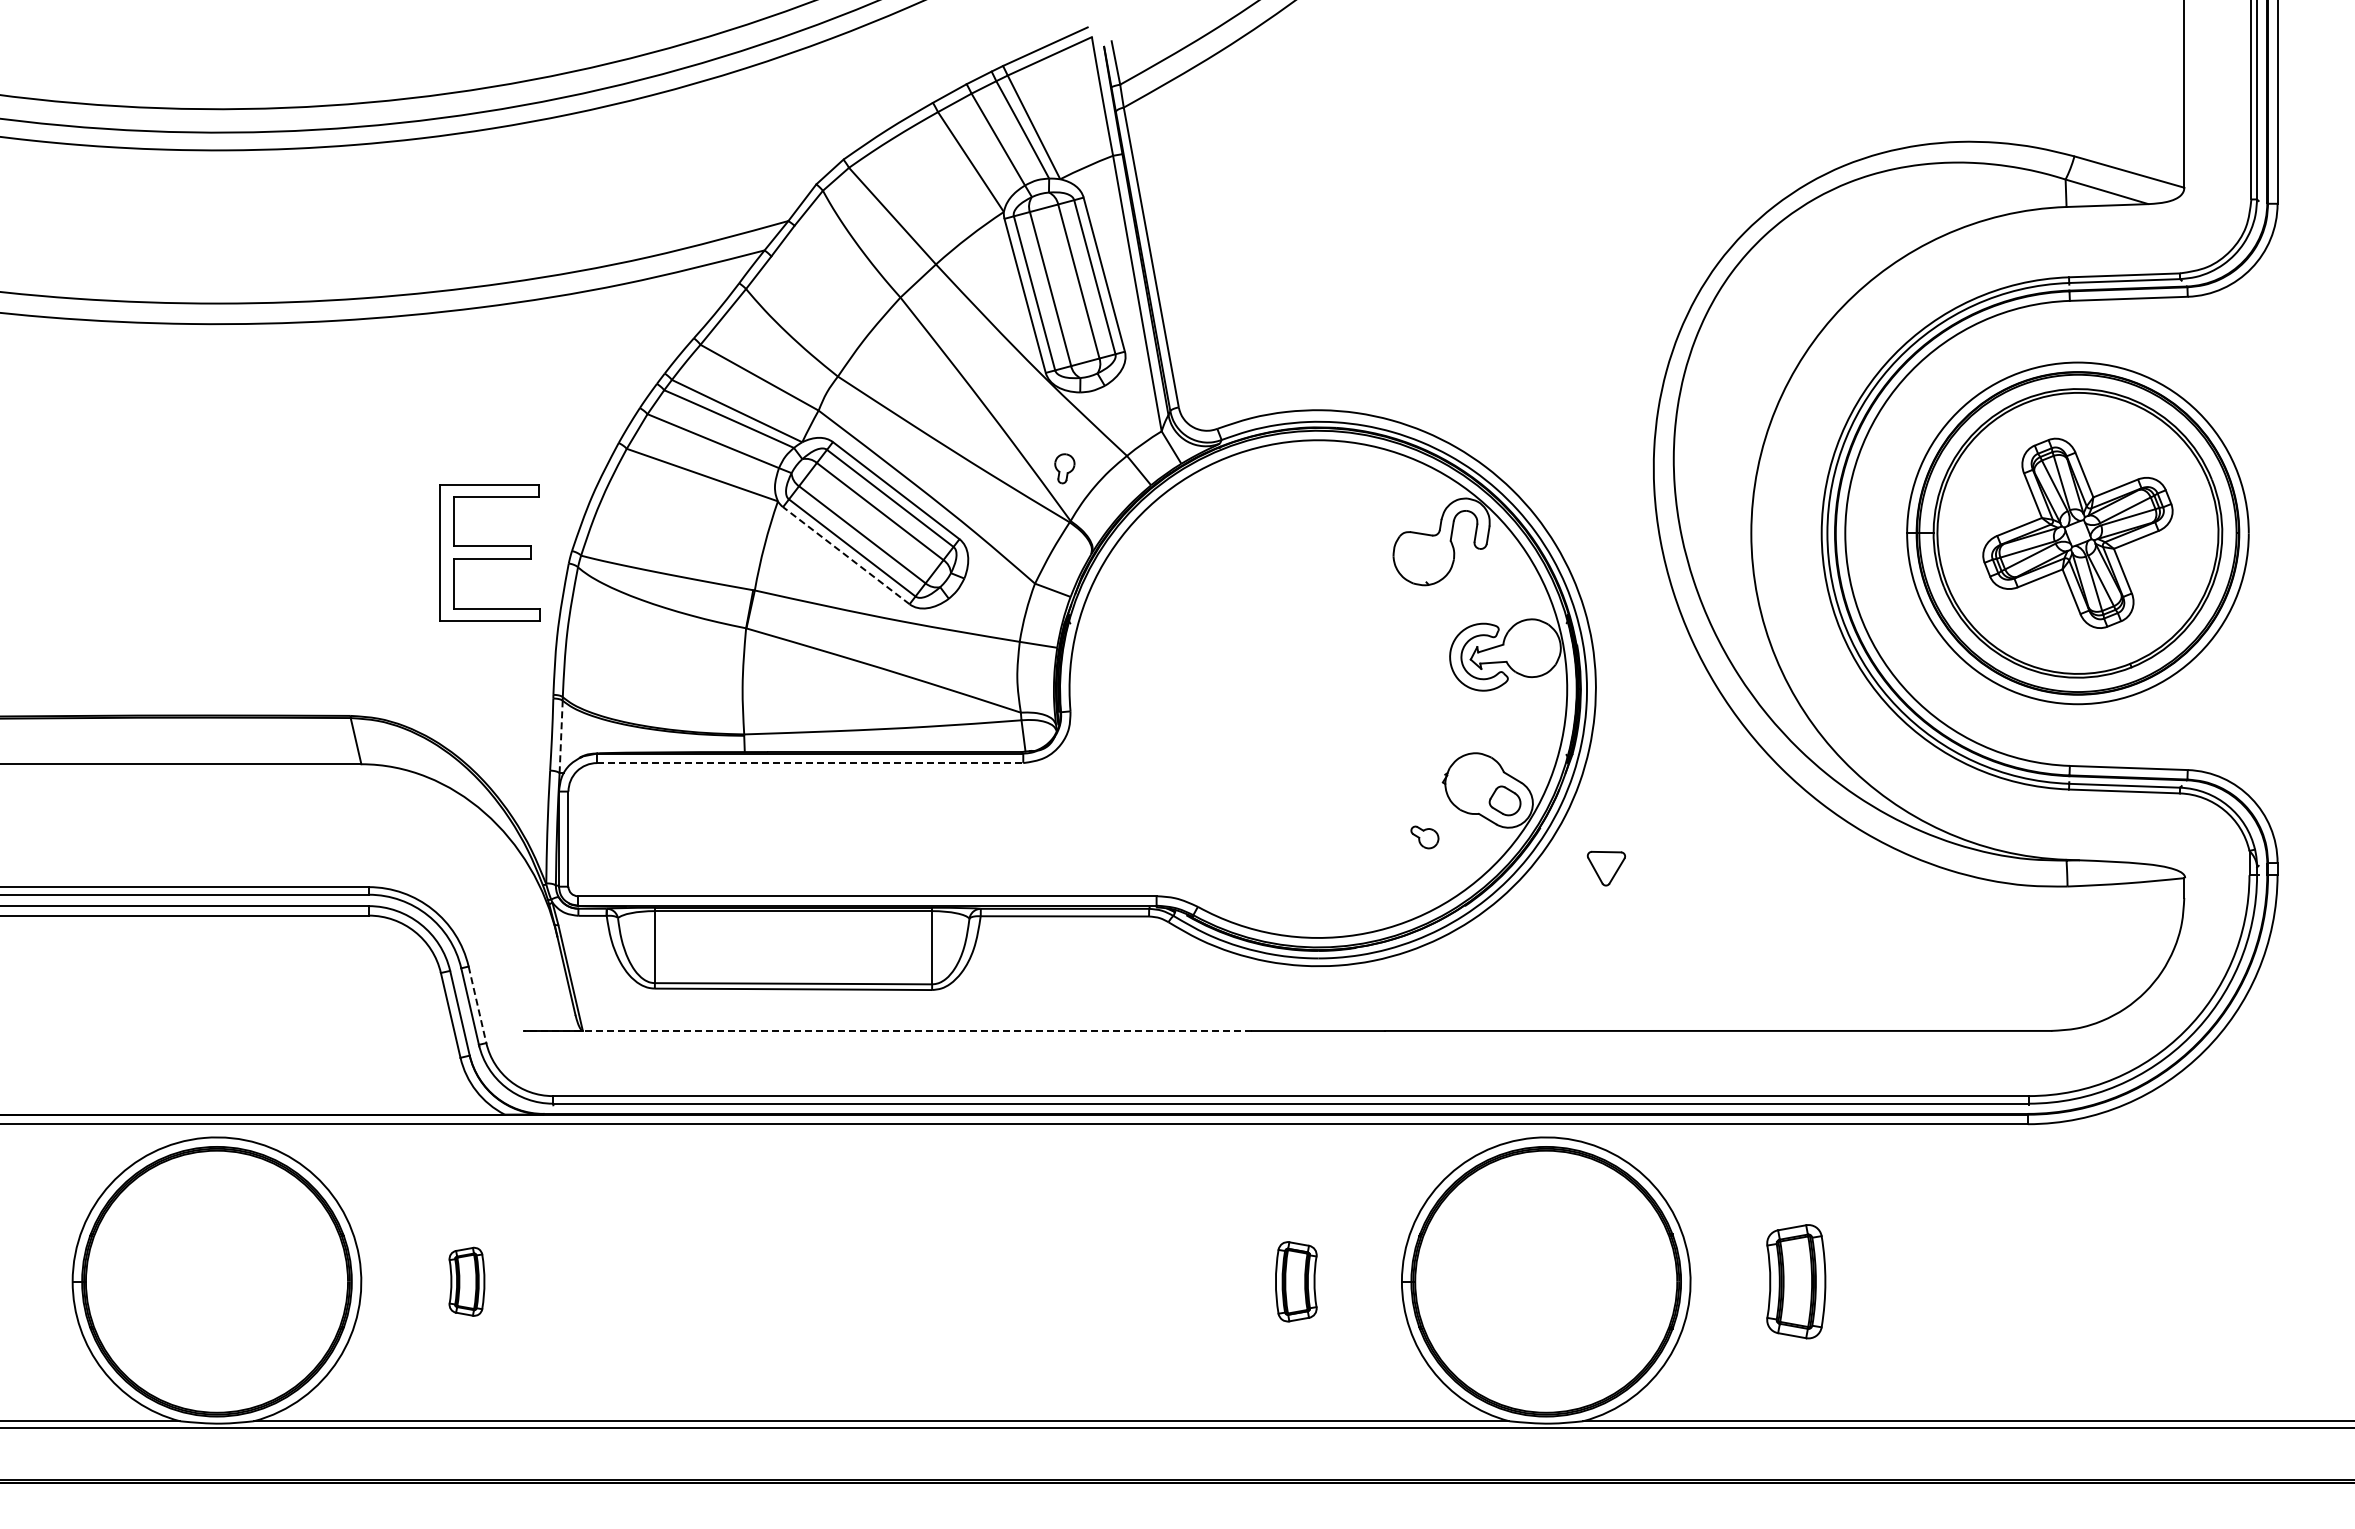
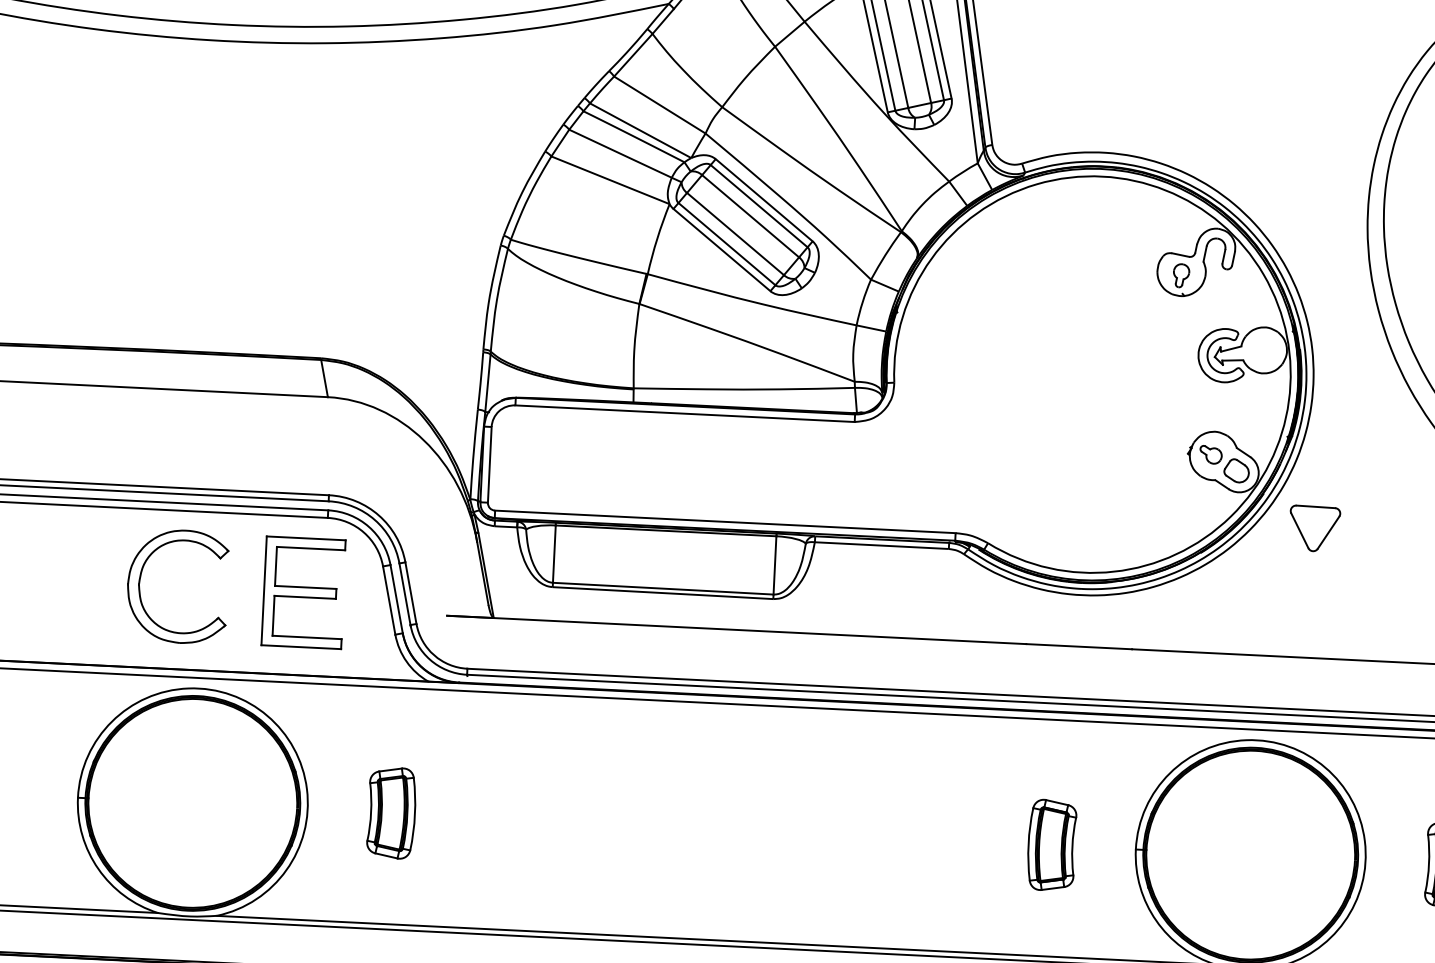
part: (1064, 468) -> (1181, 275), moved
part: (489, 552) -> (303, 592), moved
line: (846, 555) -> (722, 249), dashed -> solid
line: (561, 736) -> (488, 382), dashed -> solid
line: (810, 763) -> (685, 414), dashed -> solid
part: (1424, 837) -> (1210, 454), moved
part: (1606, 868) -> (1314, 528), size x1.67
part: (138, 1001) -> (141, 577), added
line: (477, 1005) -> (410, 593), dashed -> solid
line: (888, 1030) -> (737, 629), dashed -> solid
part: (466, 1281) -> (391, 812), size x1.67
part: (1296, 1281) -> (1051, 845), size x1.43

